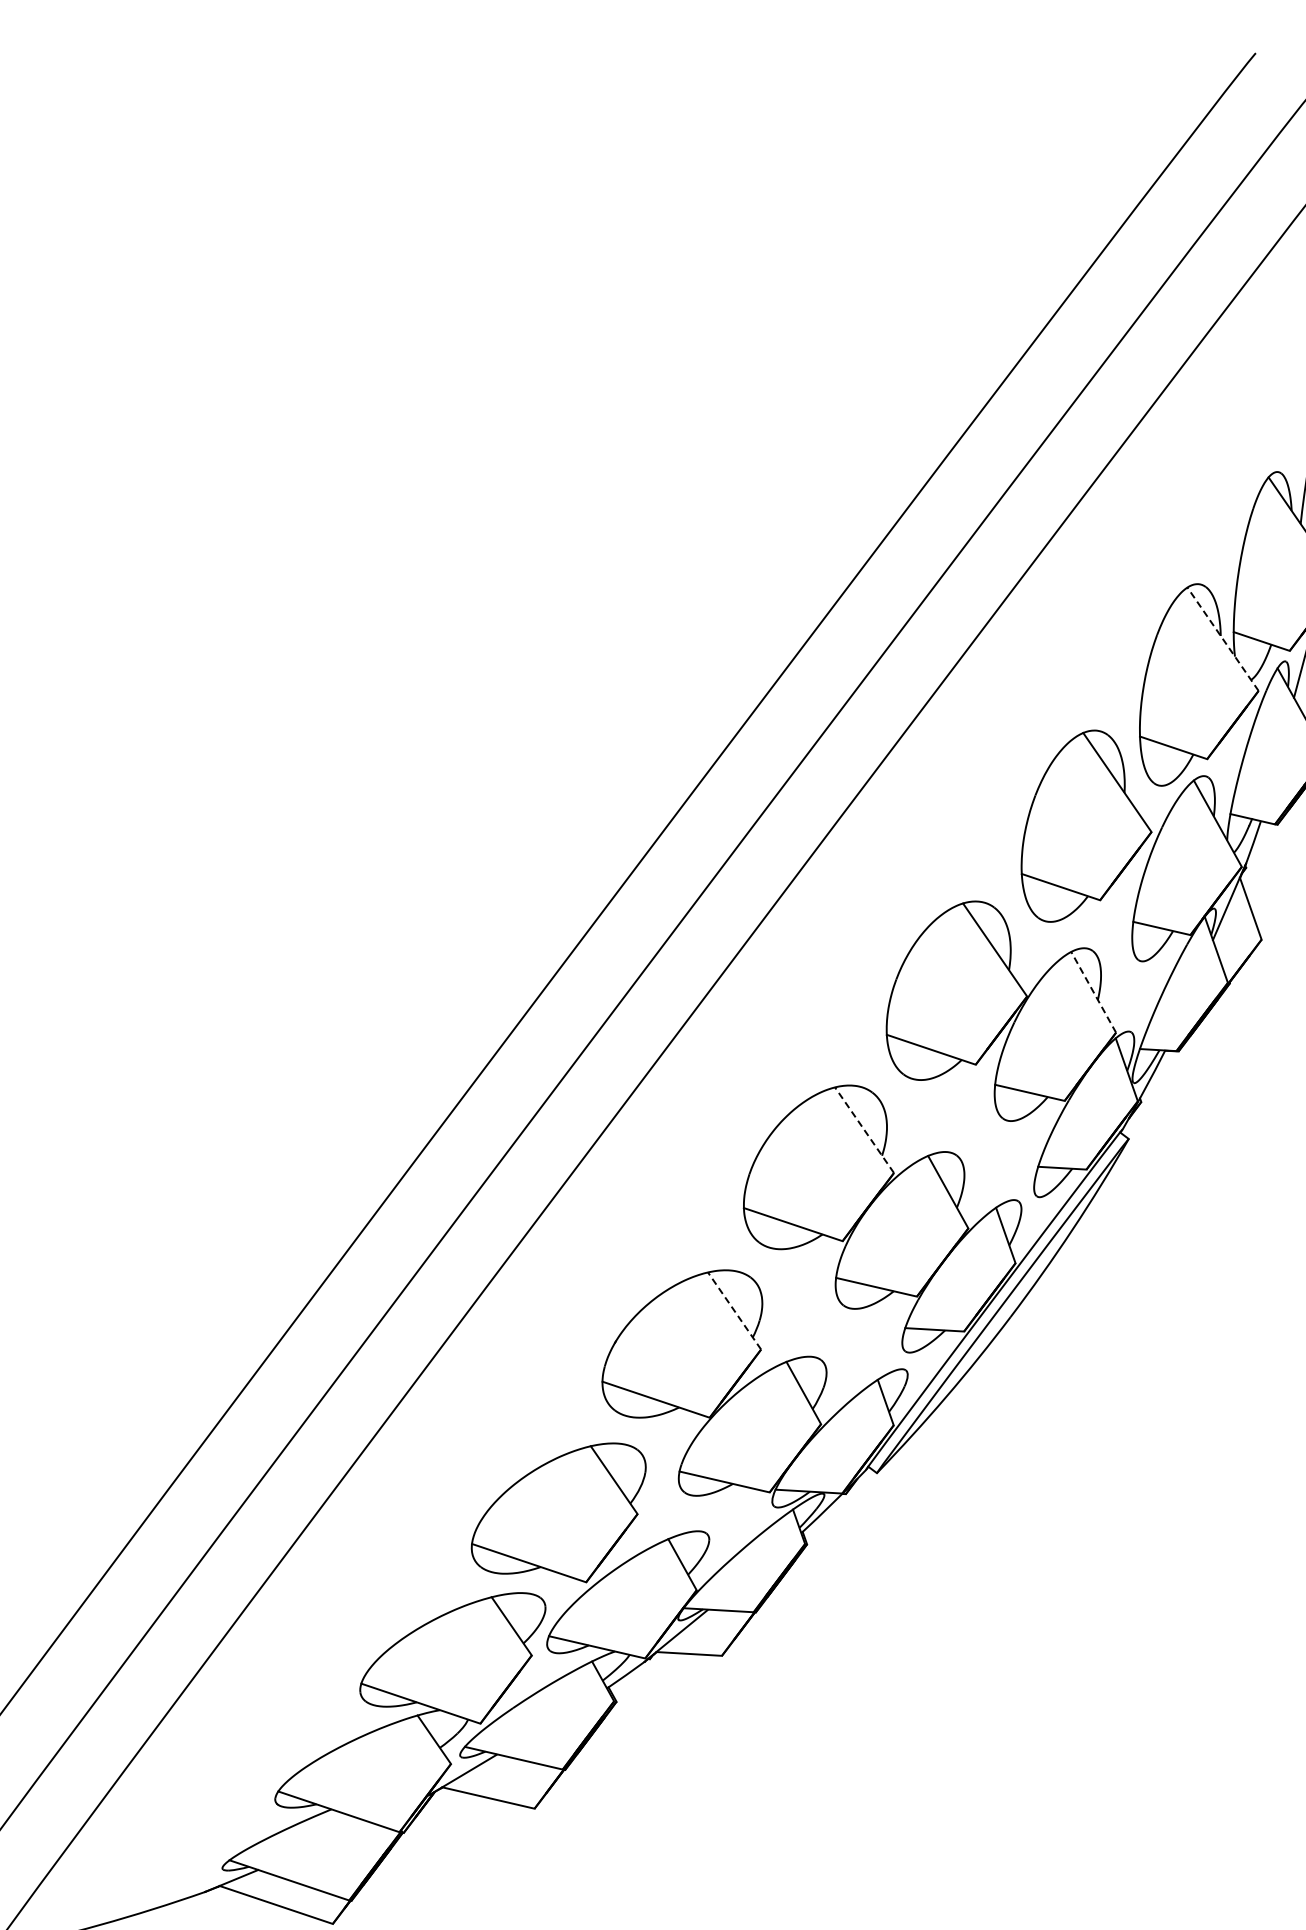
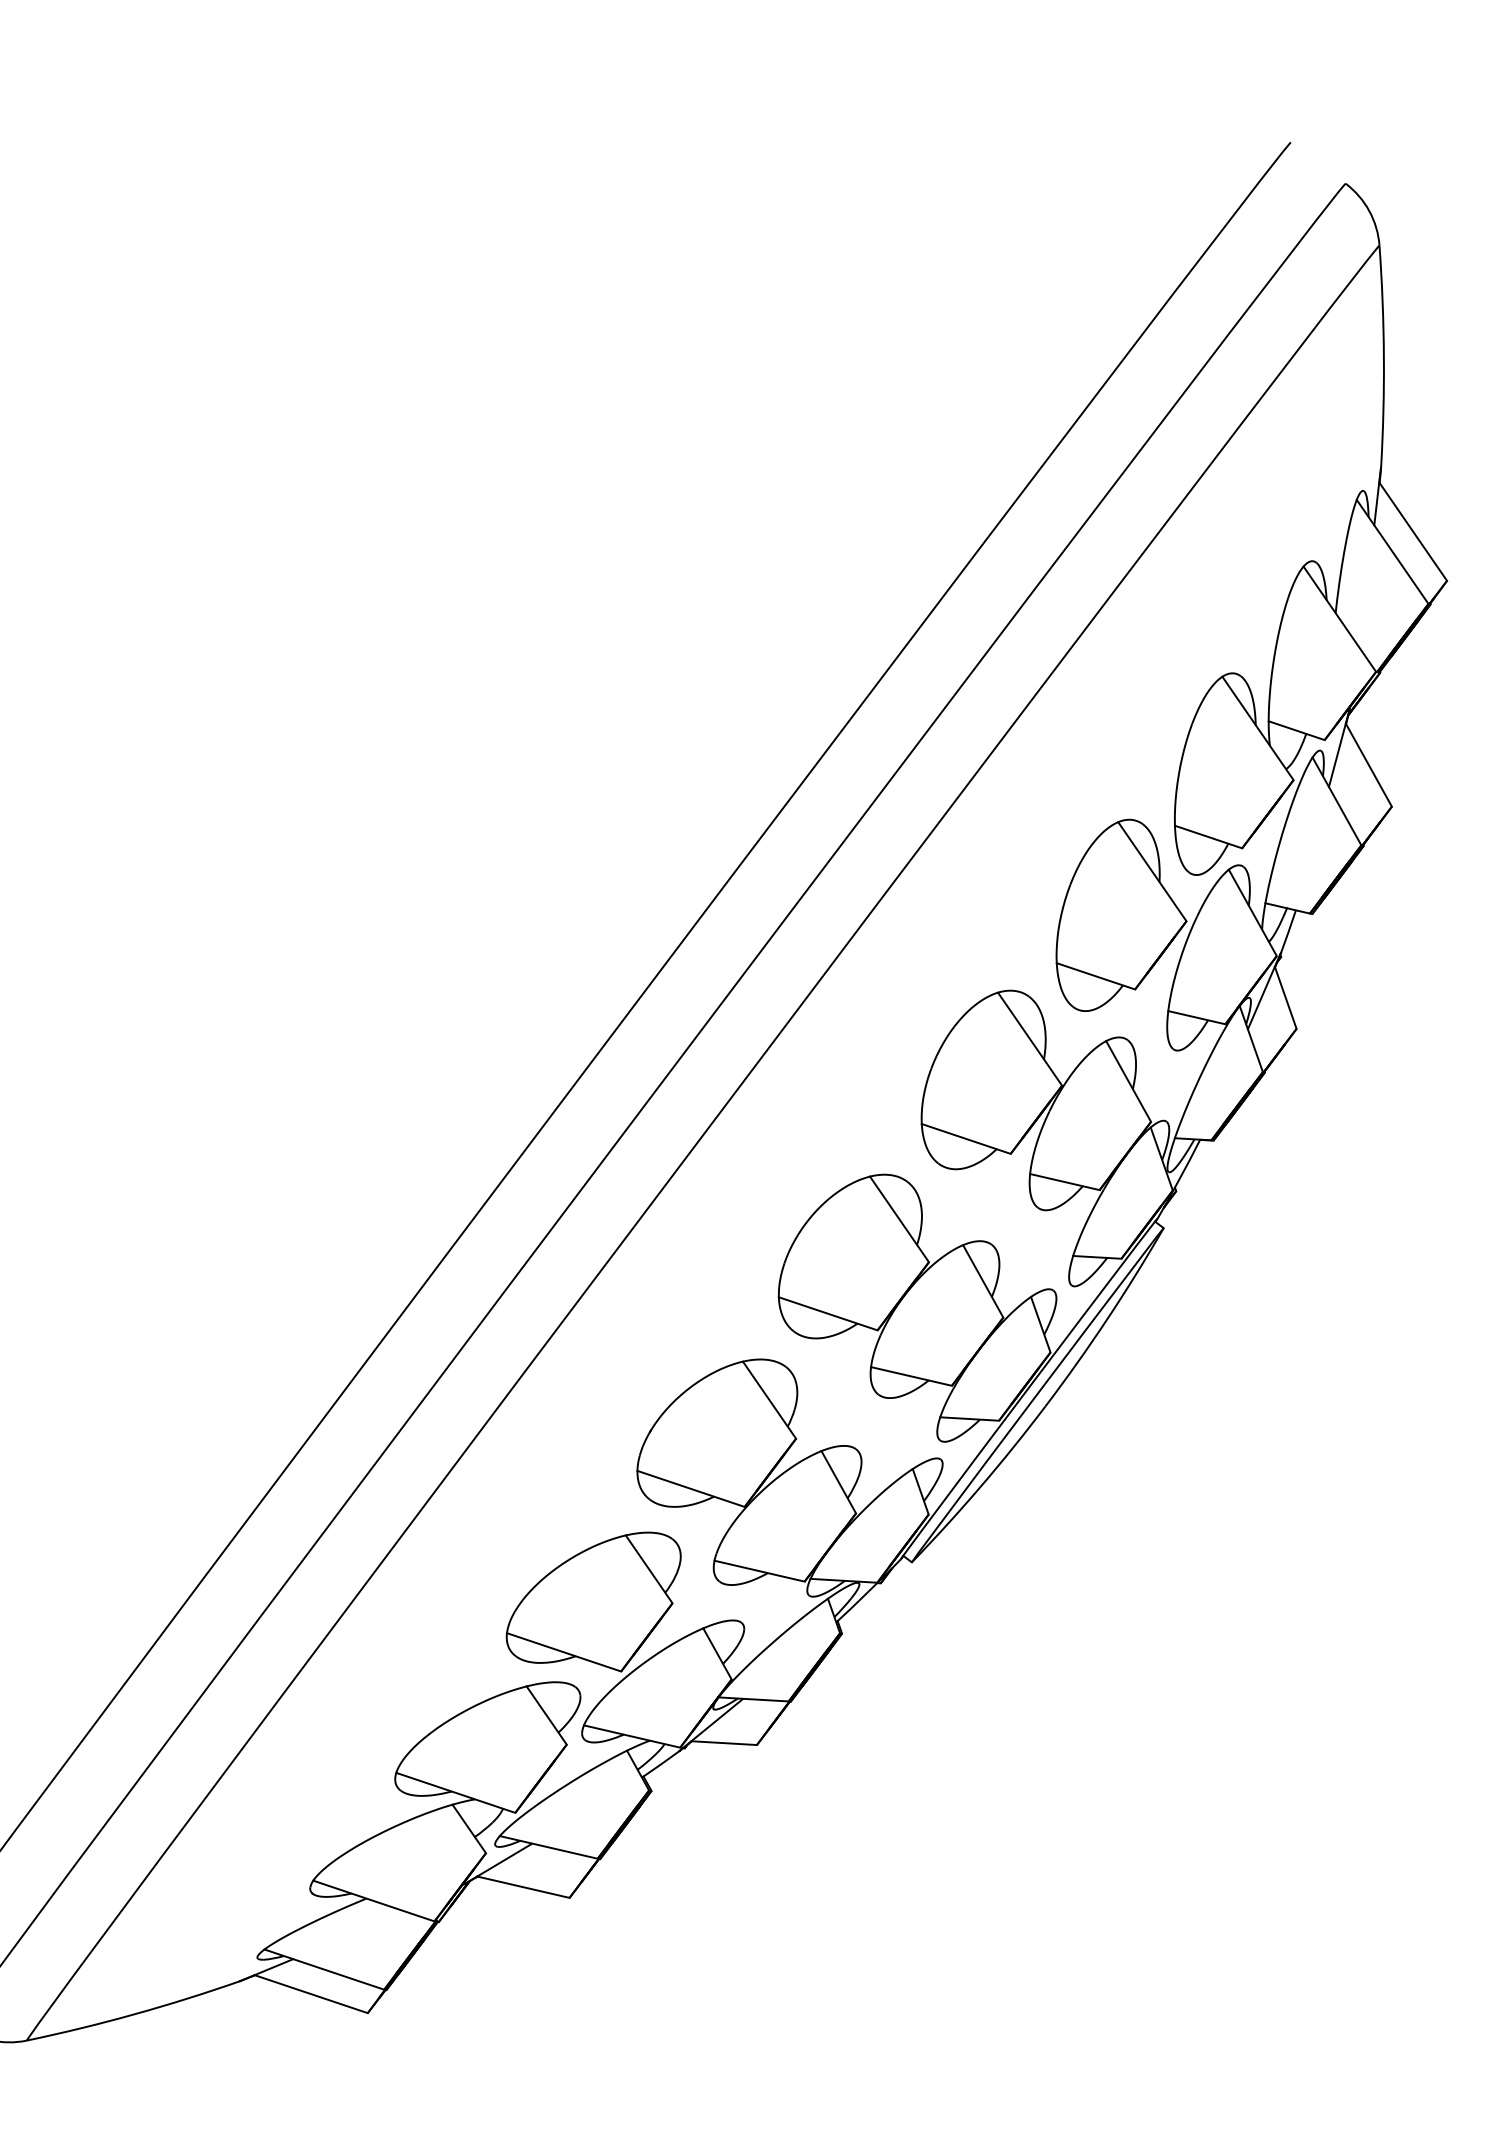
line: (1222, 639) -> (1257, 728), dashed -> solid
line: (1093, 992) -> (1128, 1081), dashed -> solid
line: (864, 1130) -> (899, 1219), dashed -> solid
line: (734, 1311) -> (769, 1400), dashed -> solid

